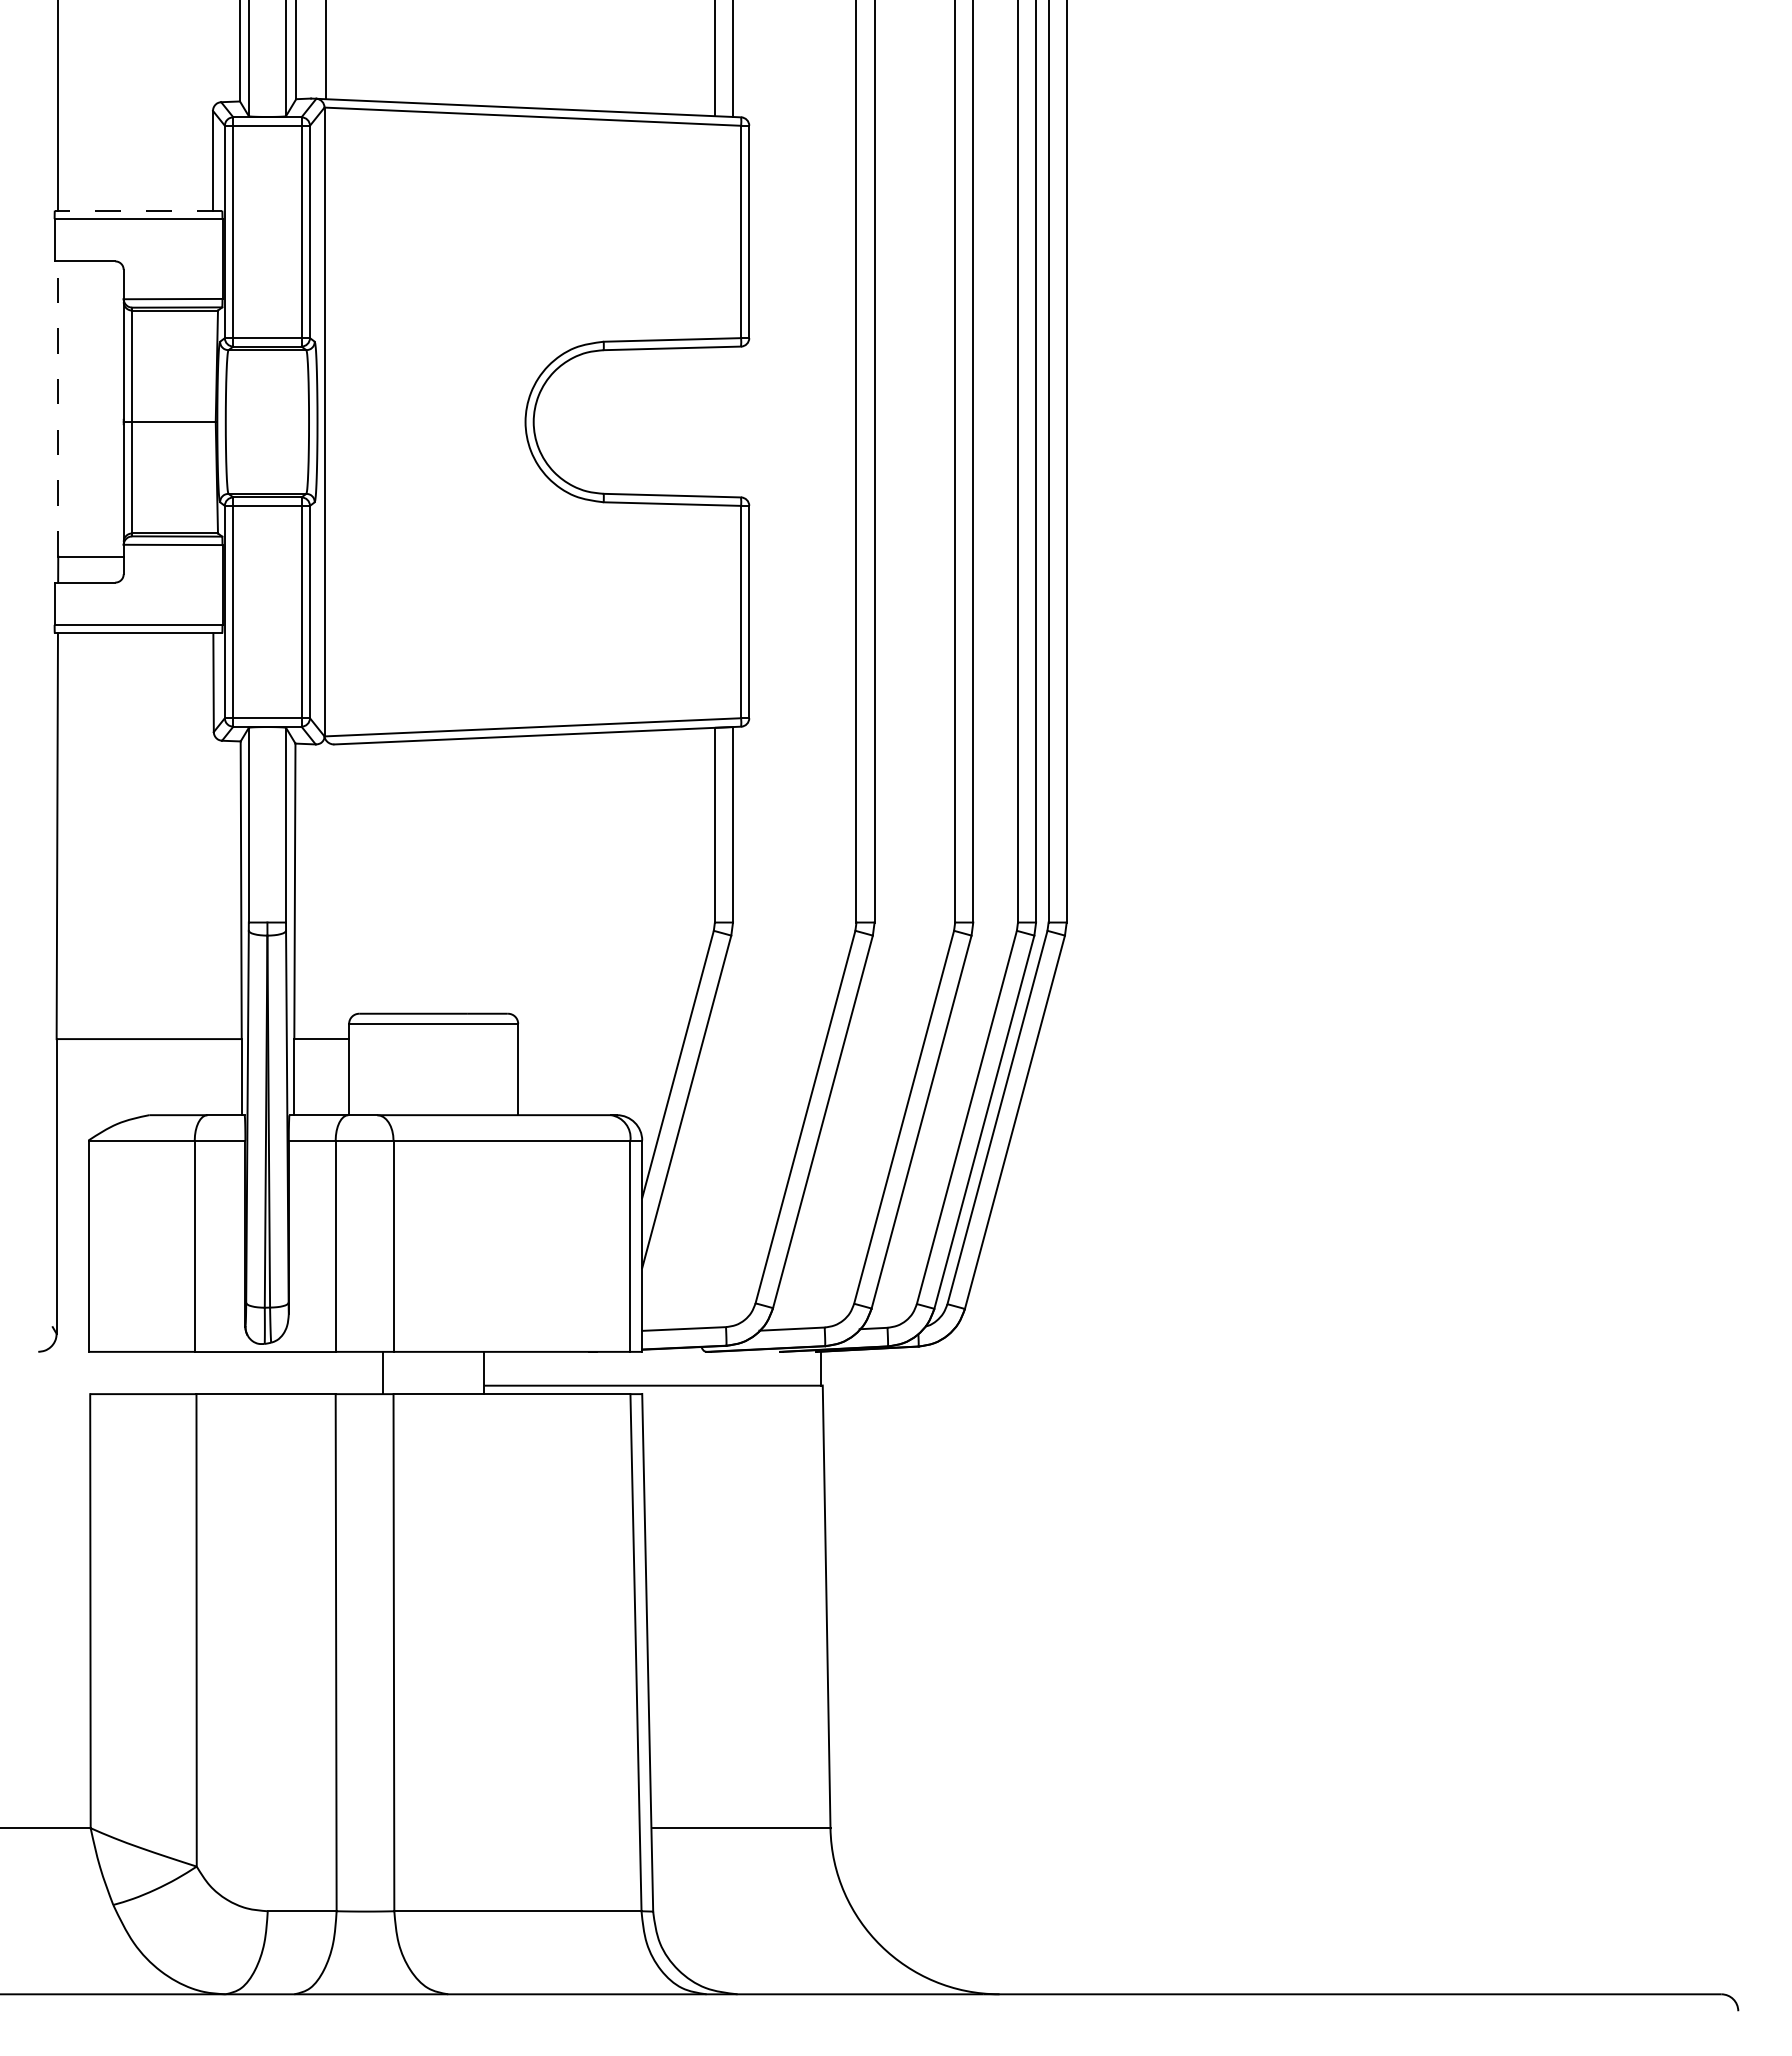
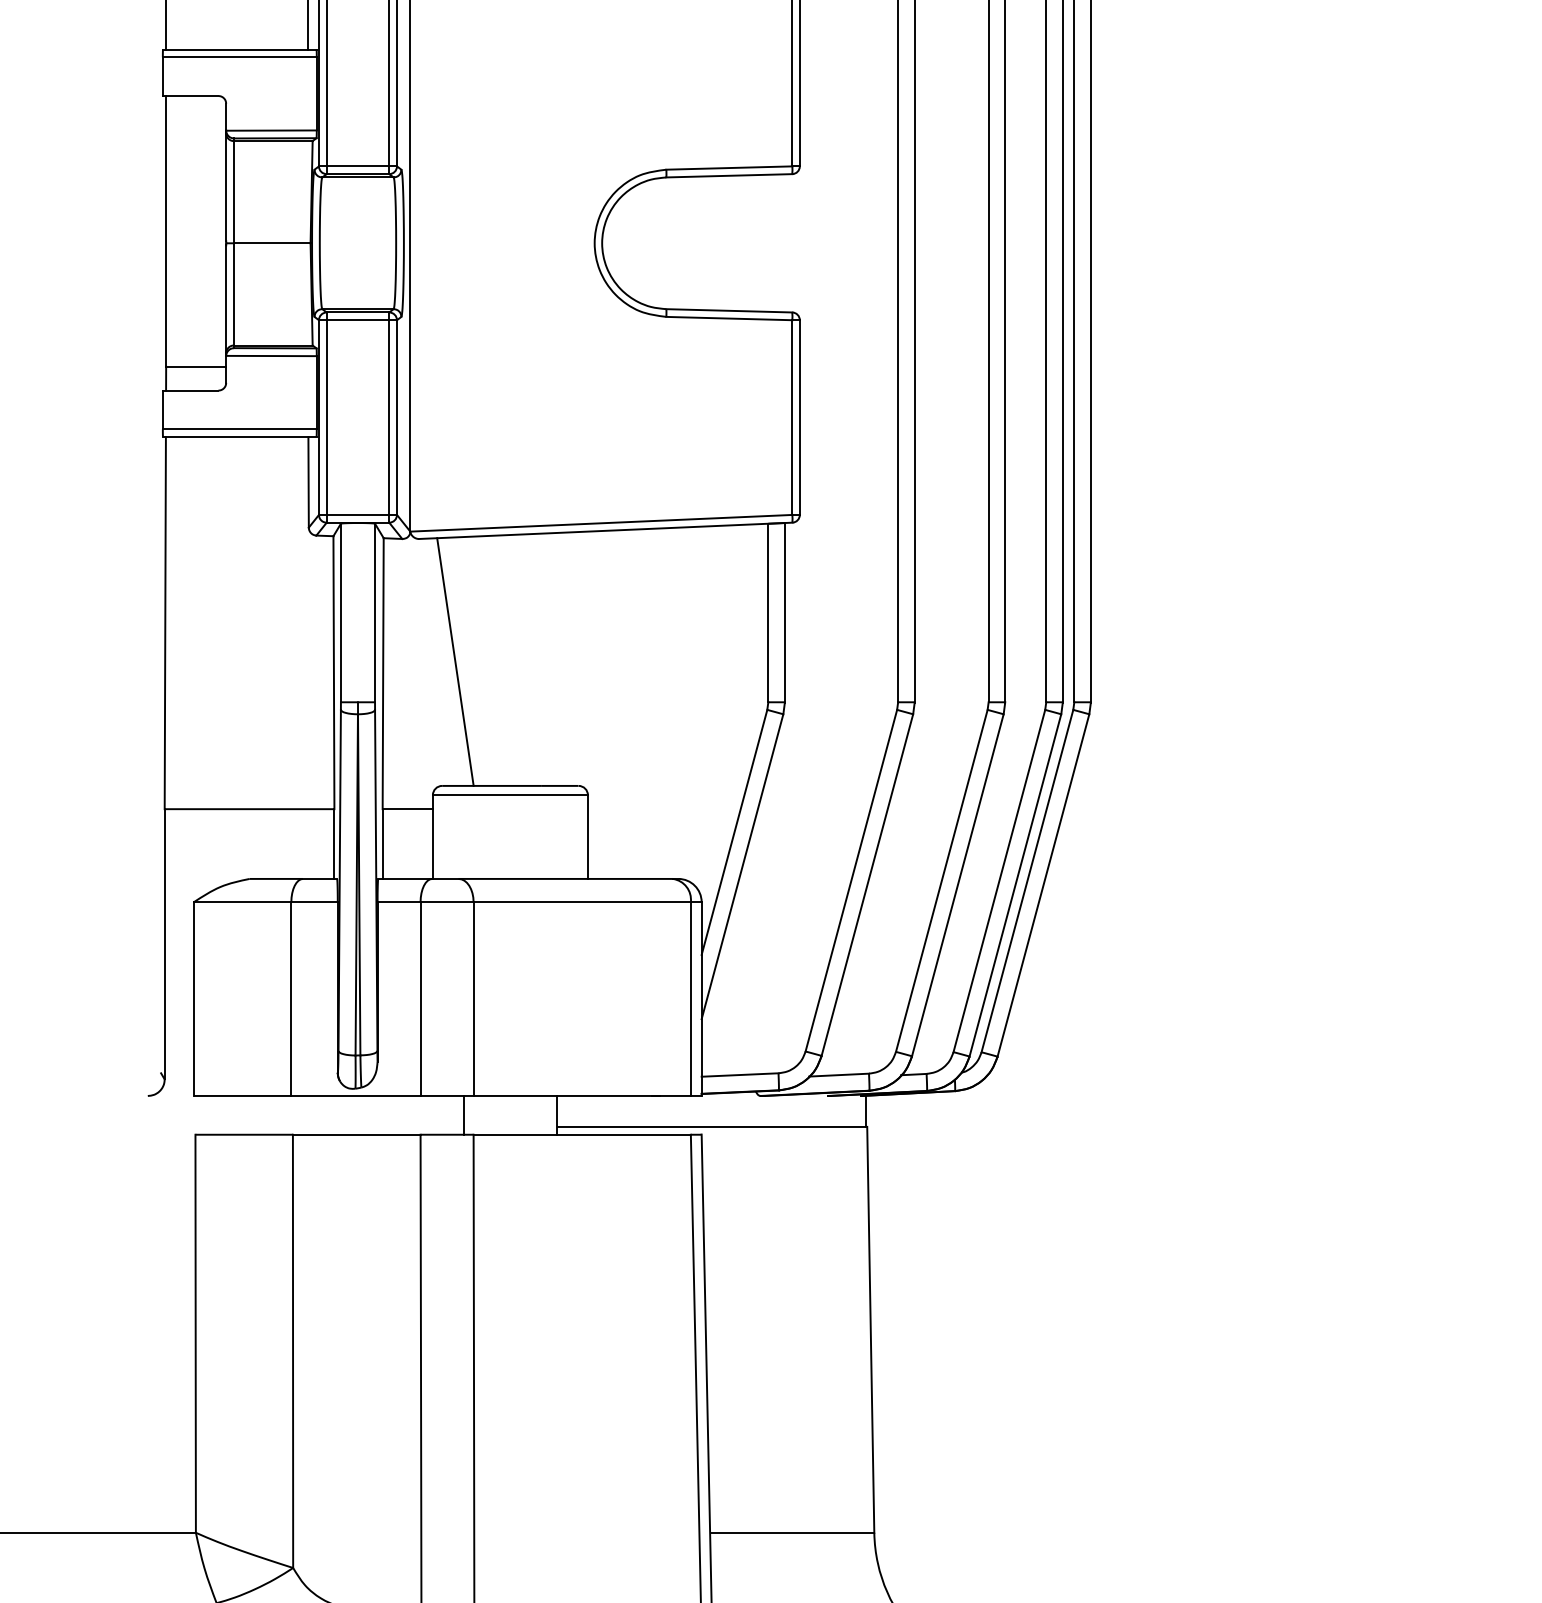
line: (138, 210) -> (239, 49), dashed -> solid
line: (58, 408) -> (166, 230), dashed -> solid
line: (373, 878) -> (455, 661), added

